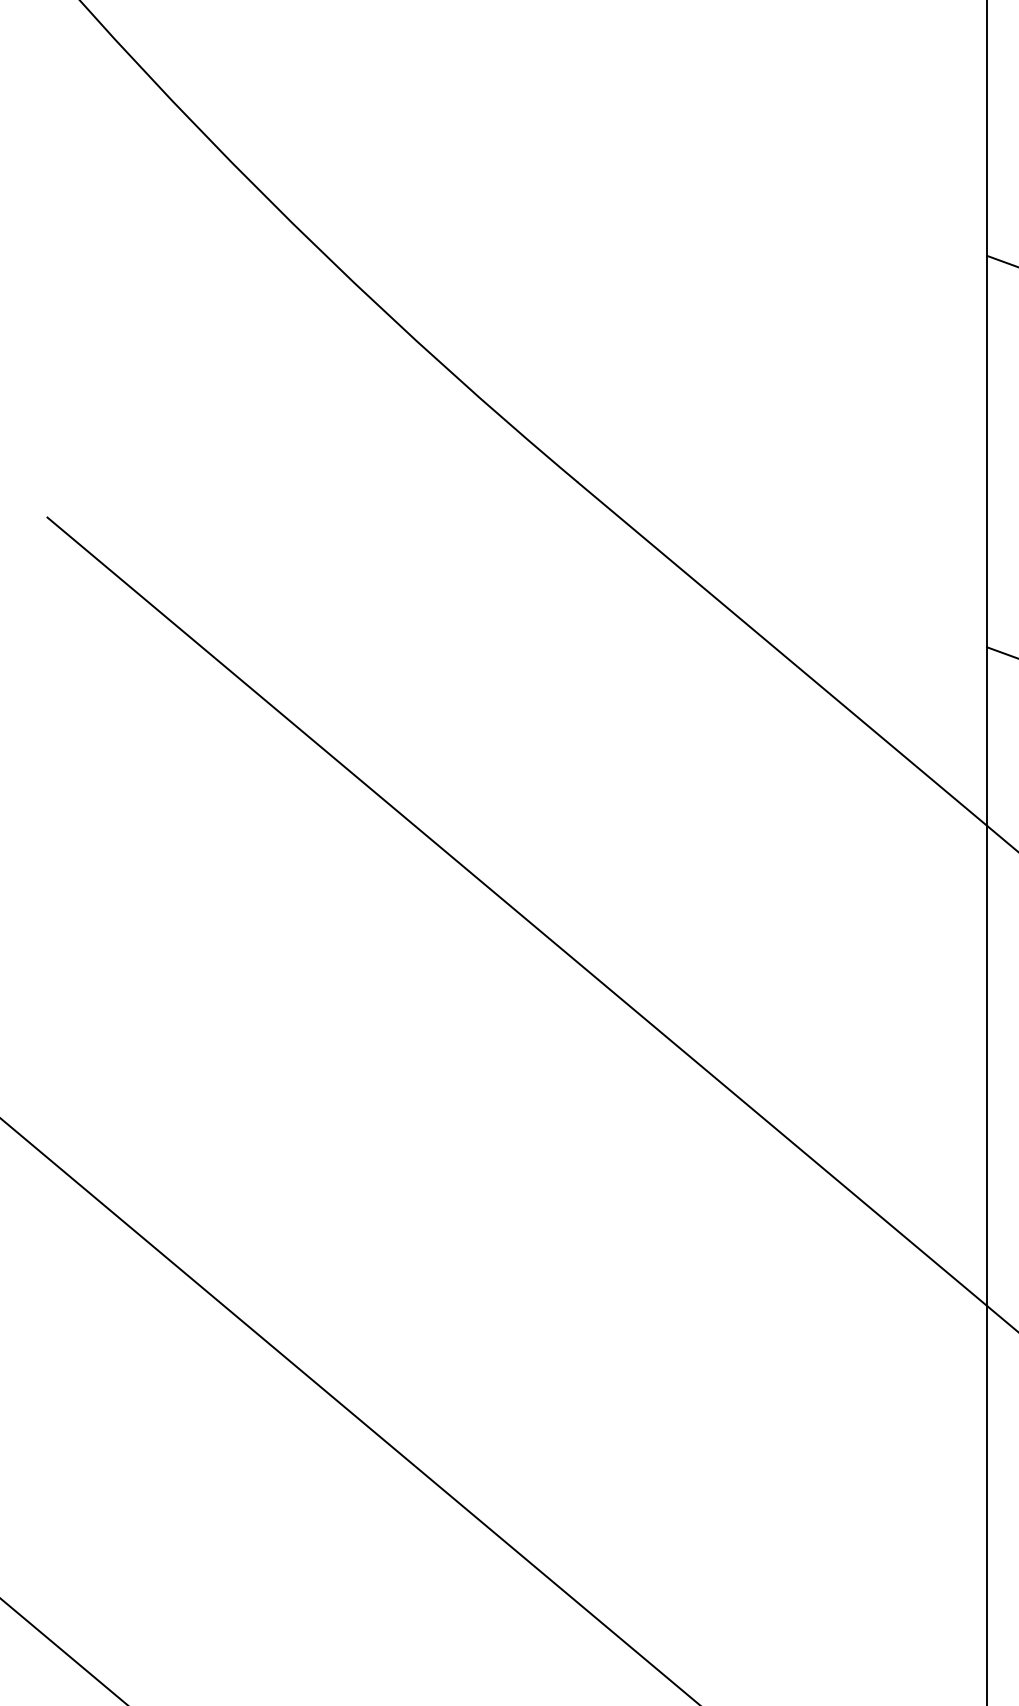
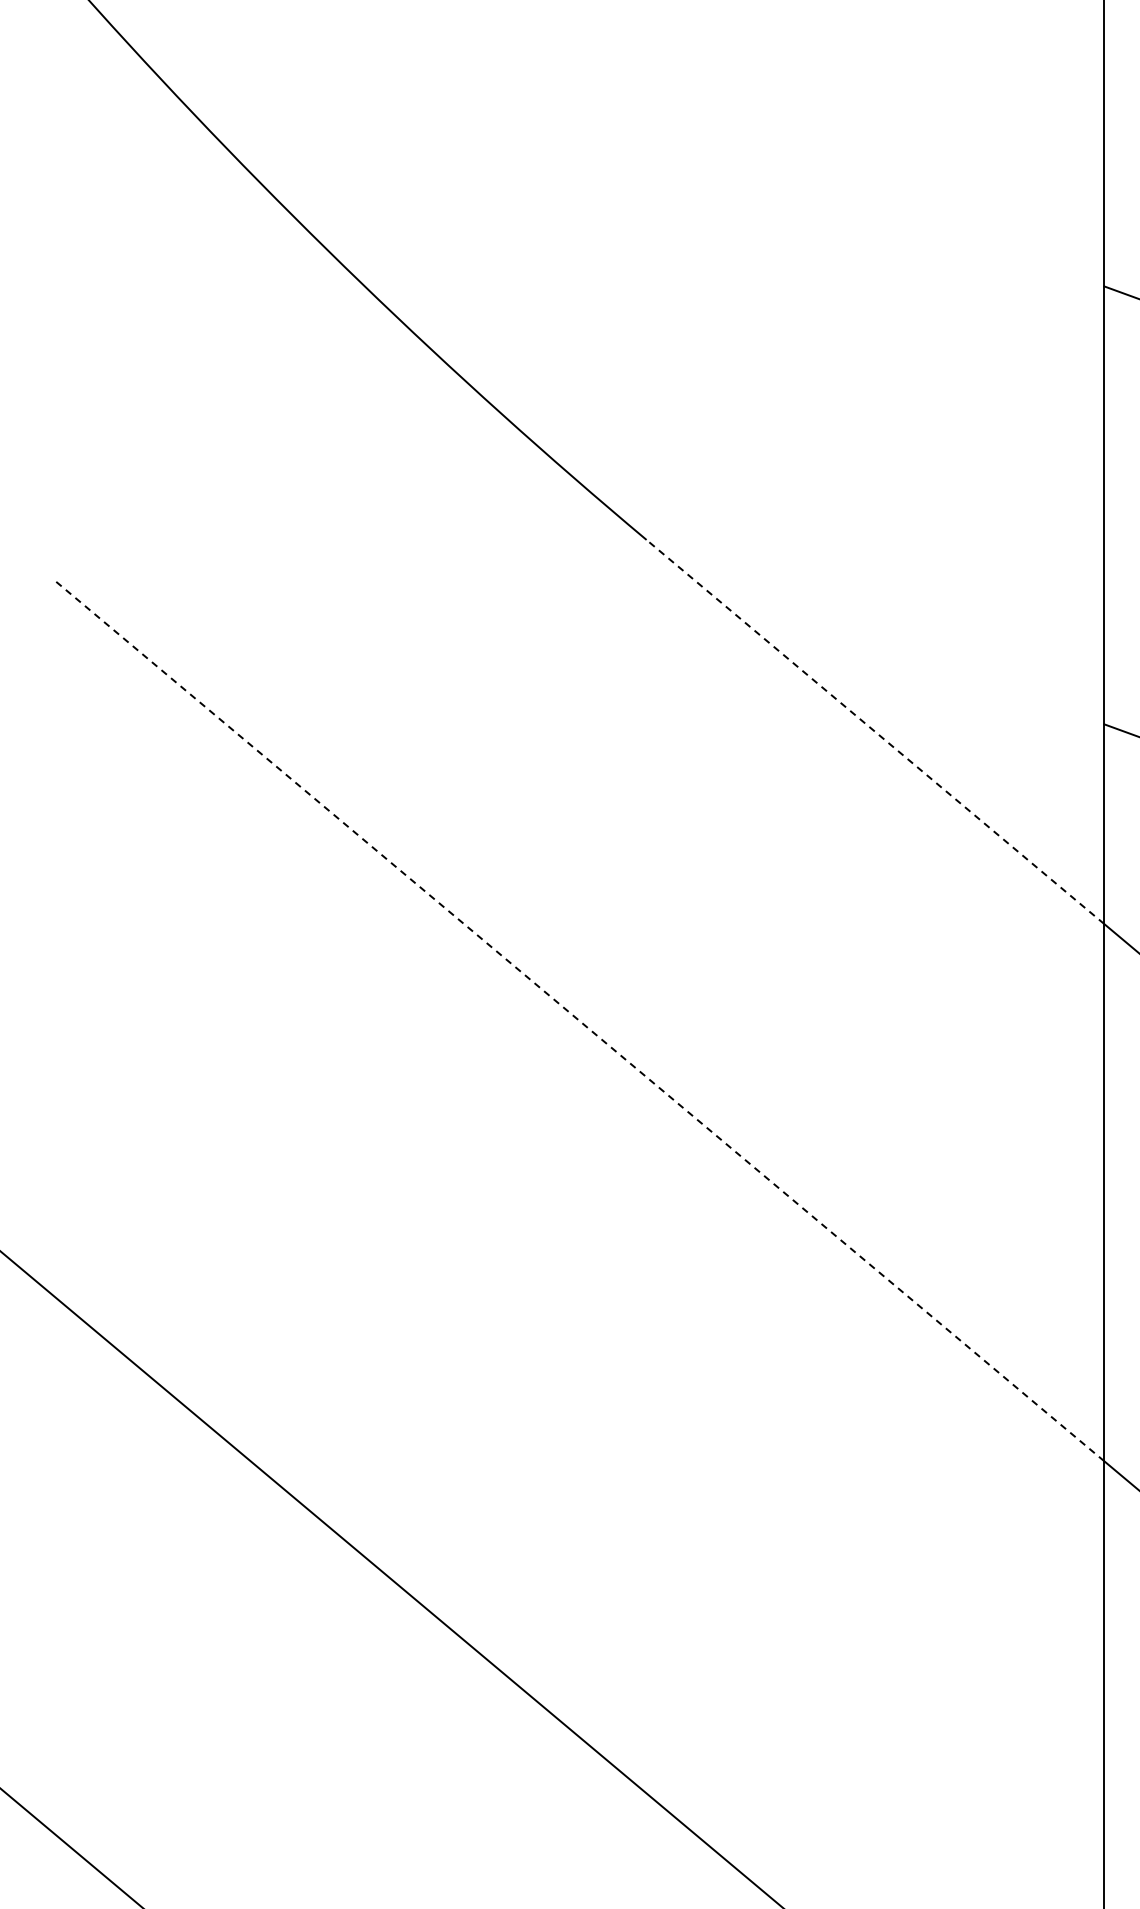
line: (782, 654) -> (875, 732), solid -> dashed
line: (517, 911) -> (578, 1019), solid -> dashed

